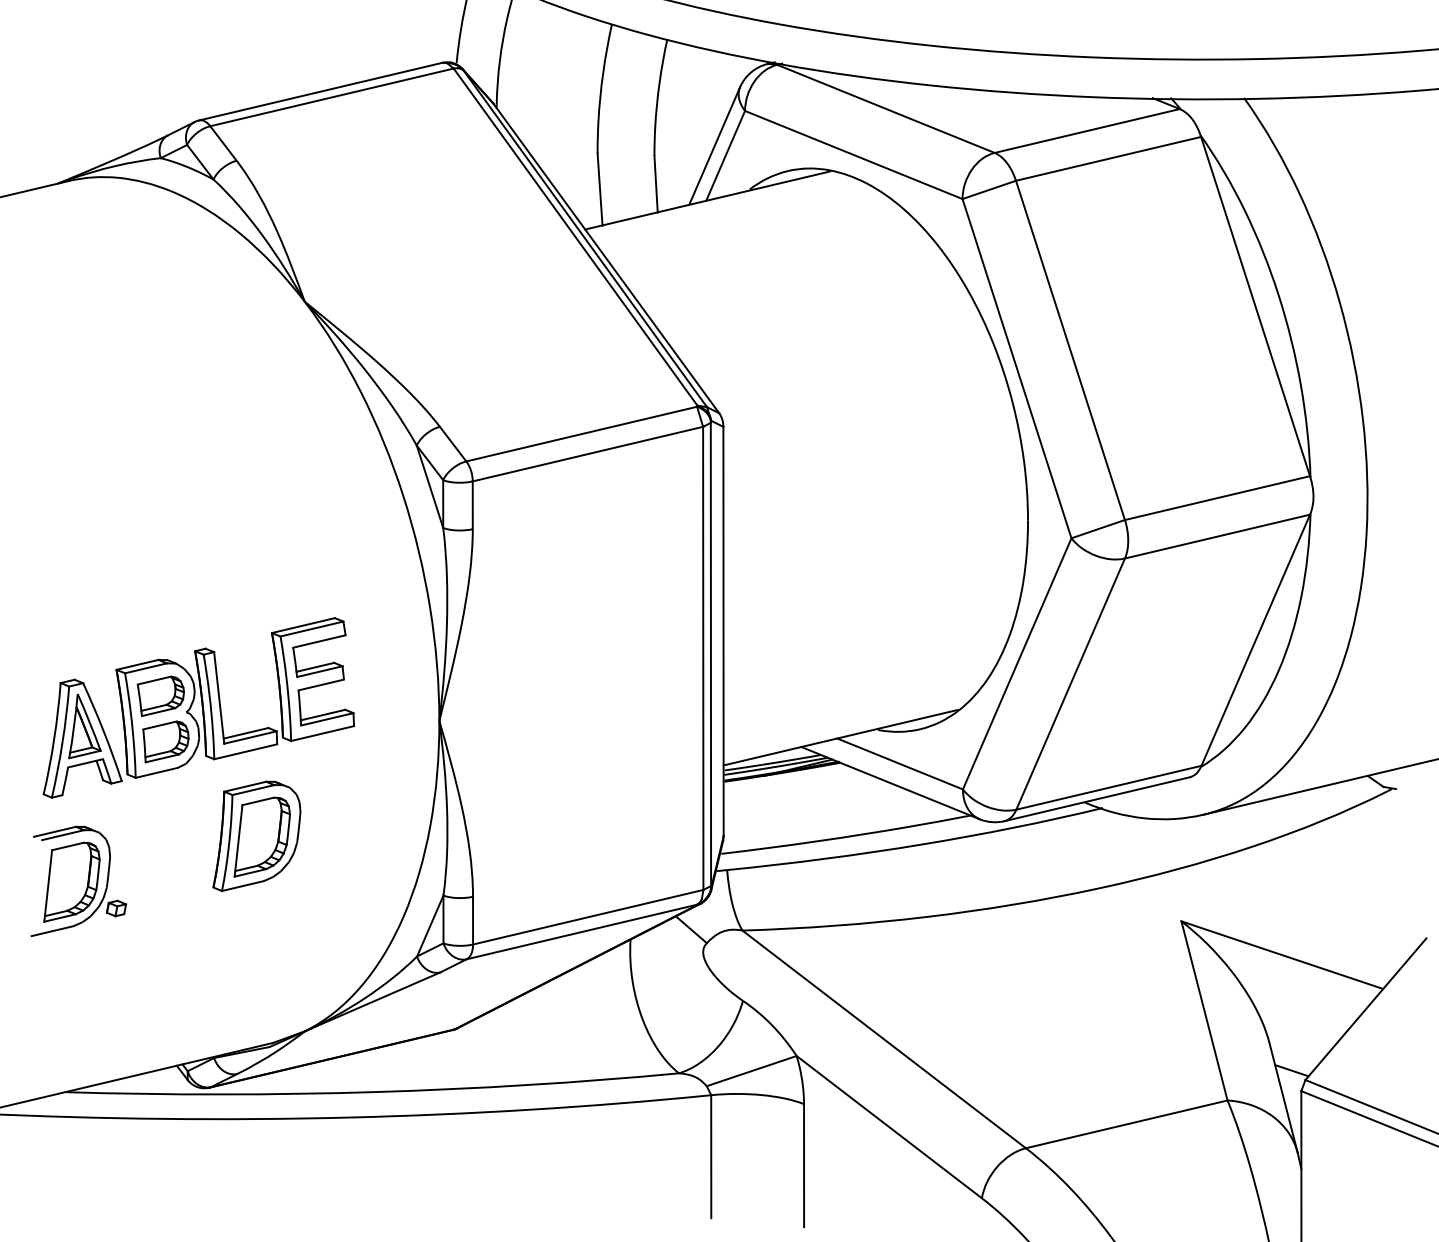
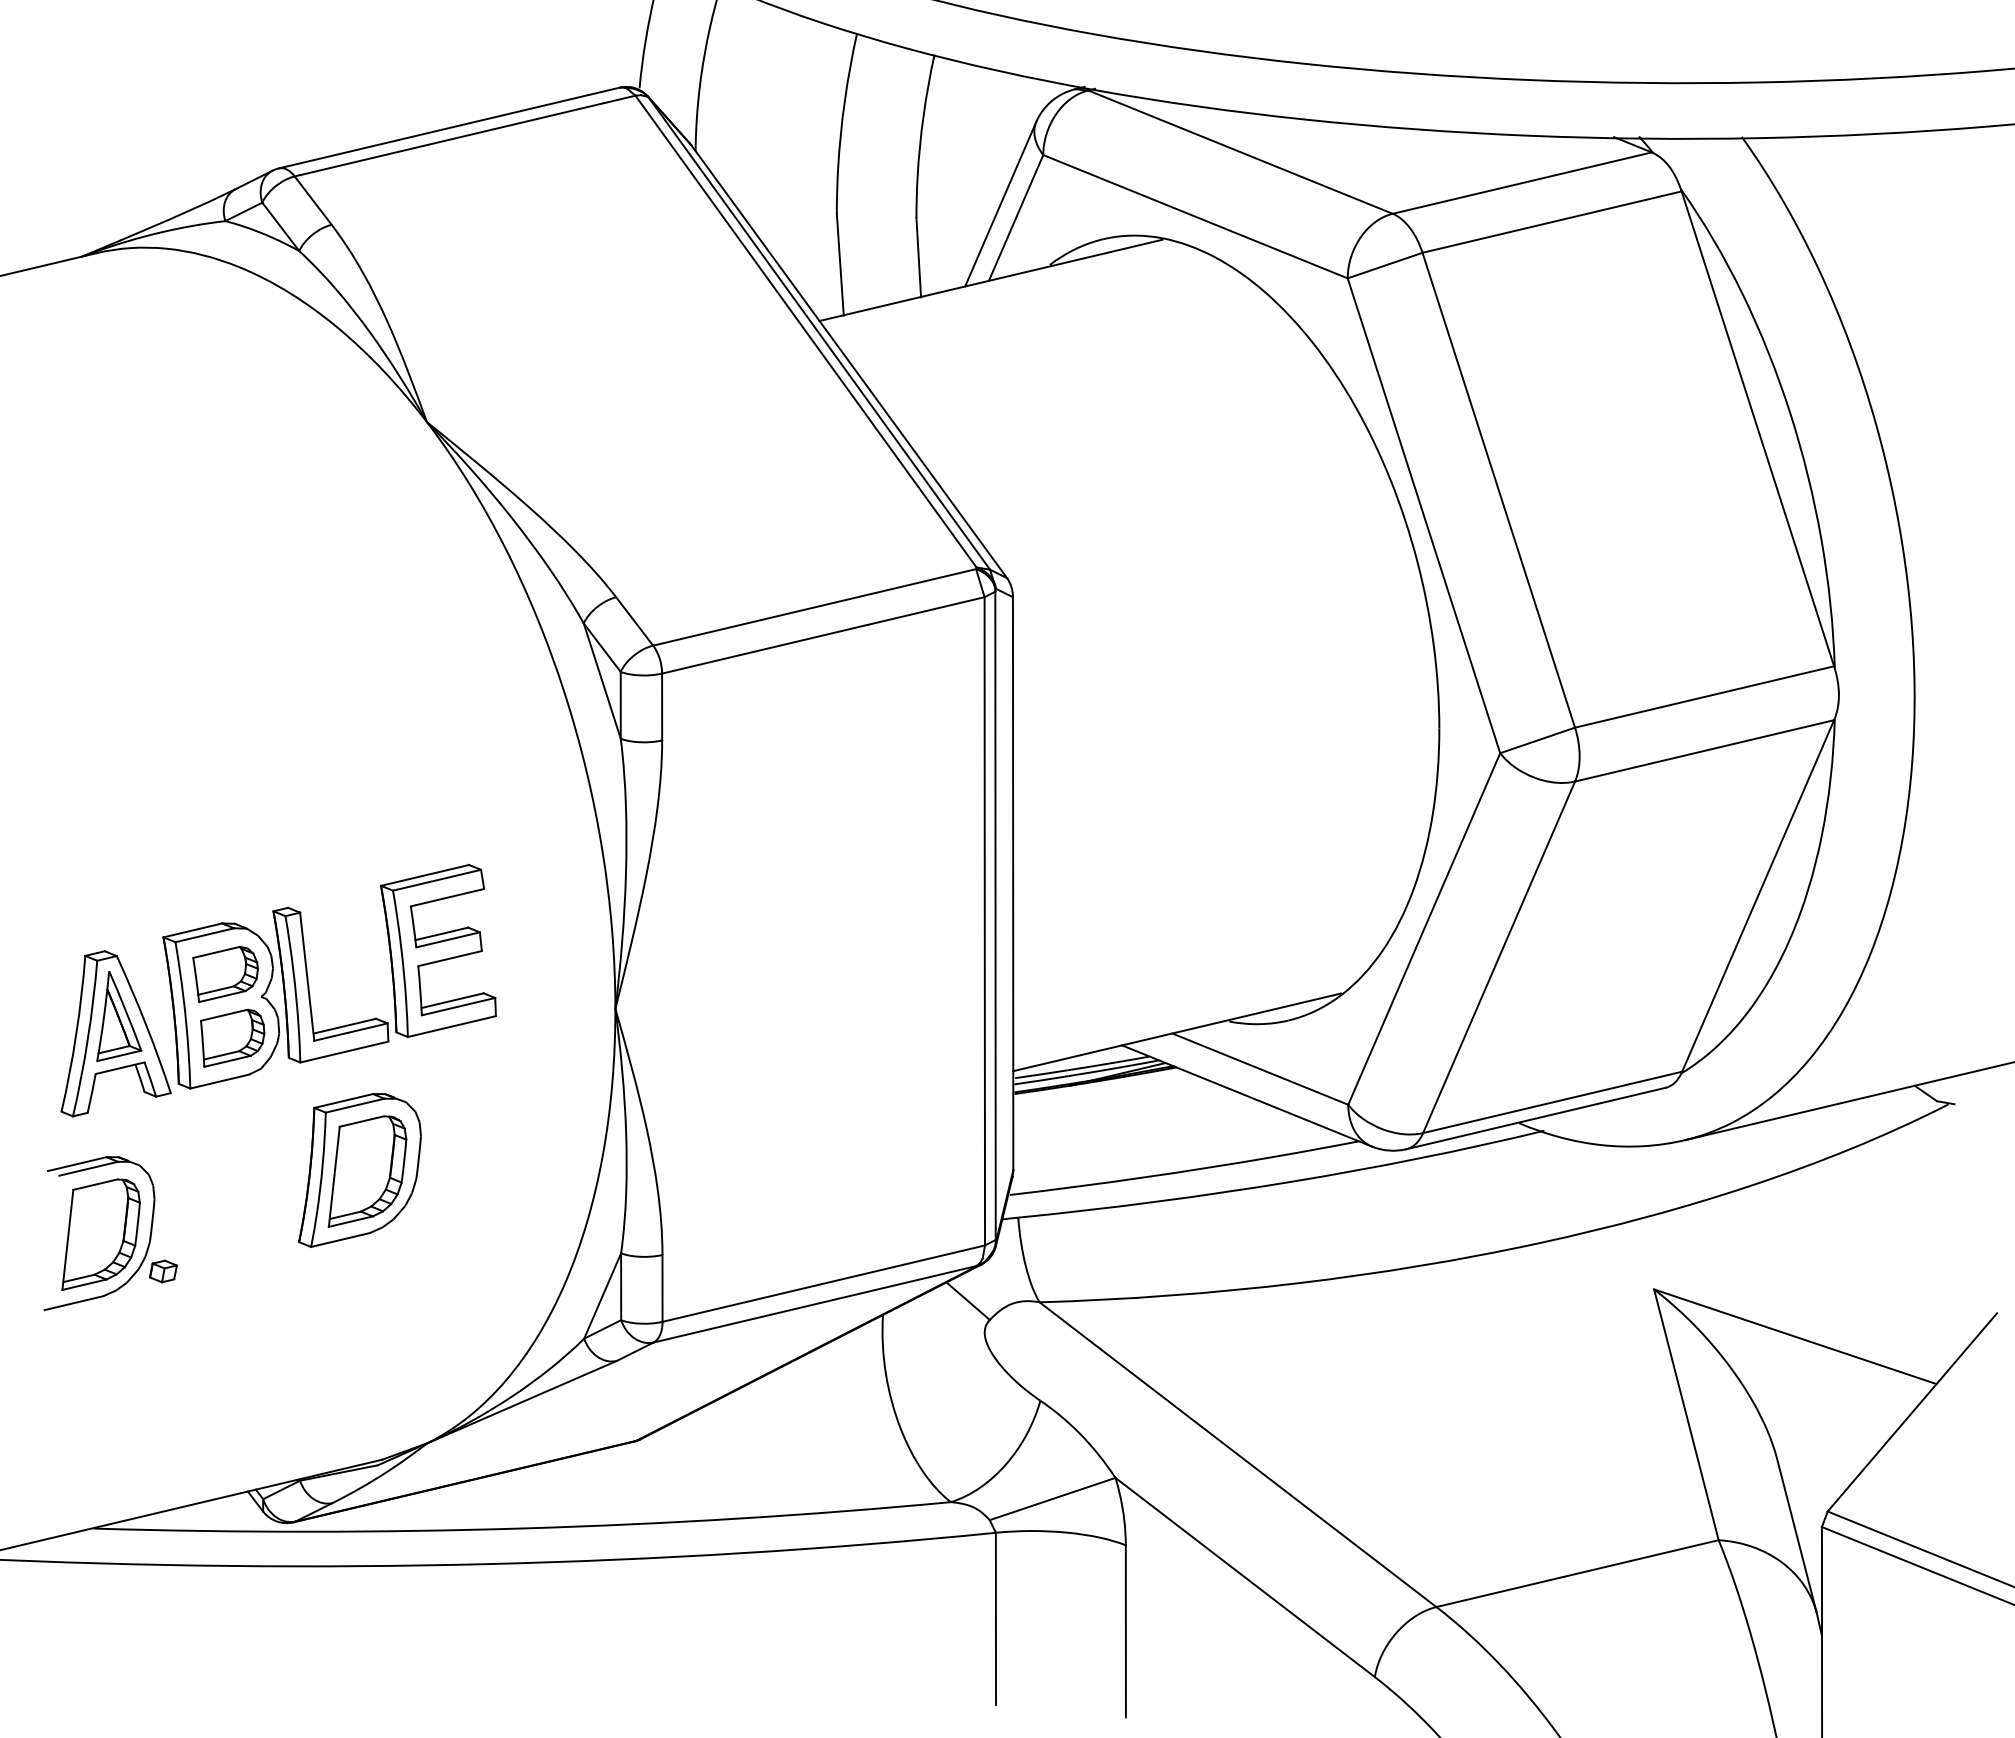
line: (1291, 1070) -> (1808, 1498), removed

